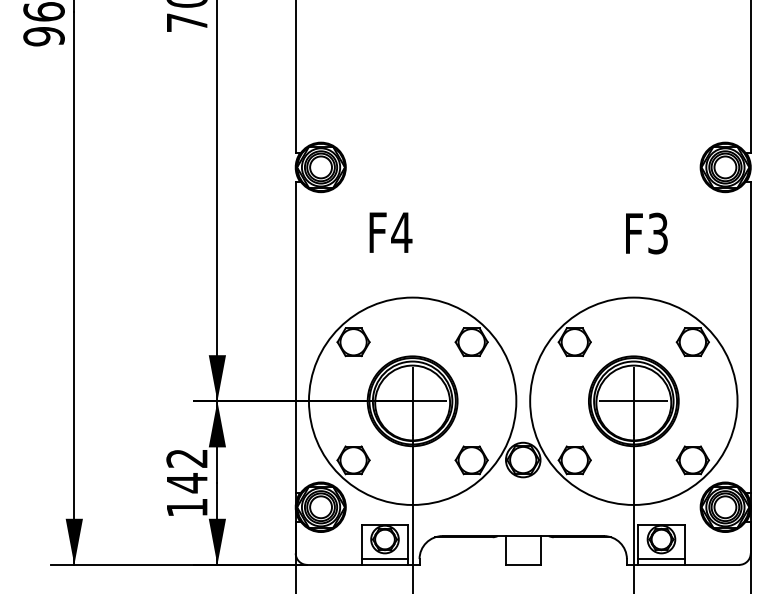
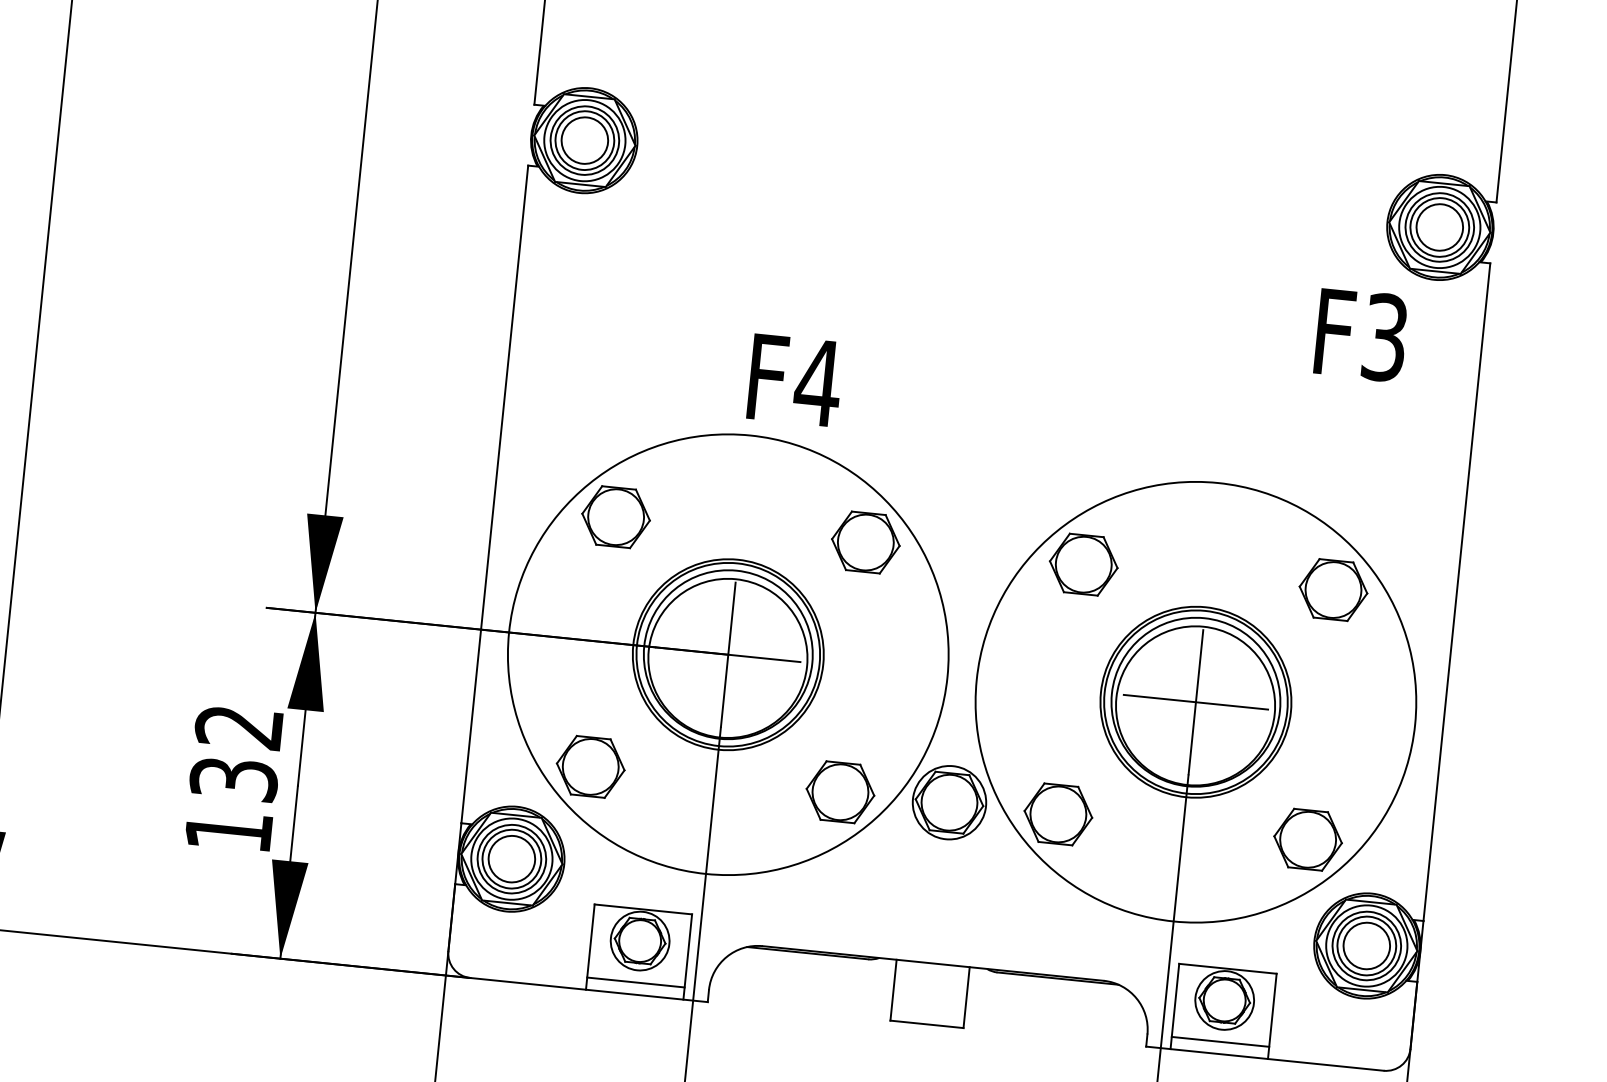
text: (390, 232) -> (794, 379), moved
text: (646, 233) -> (1360, 334), moved
text: (186, 483) -> (232, 779), 142 -> 132

